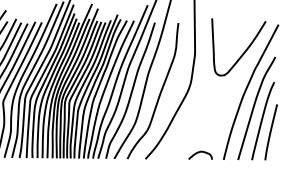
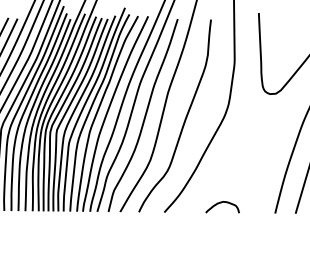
curve: (200, 152) -> (222, 203), moved

